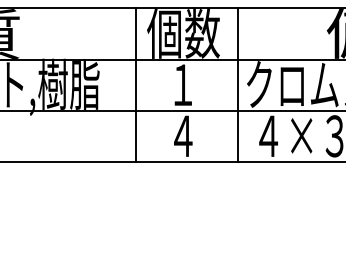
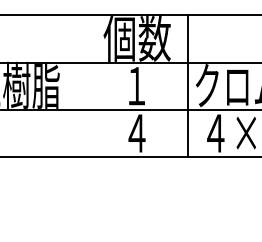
line: (135, 85) -> (92, 86), removed

